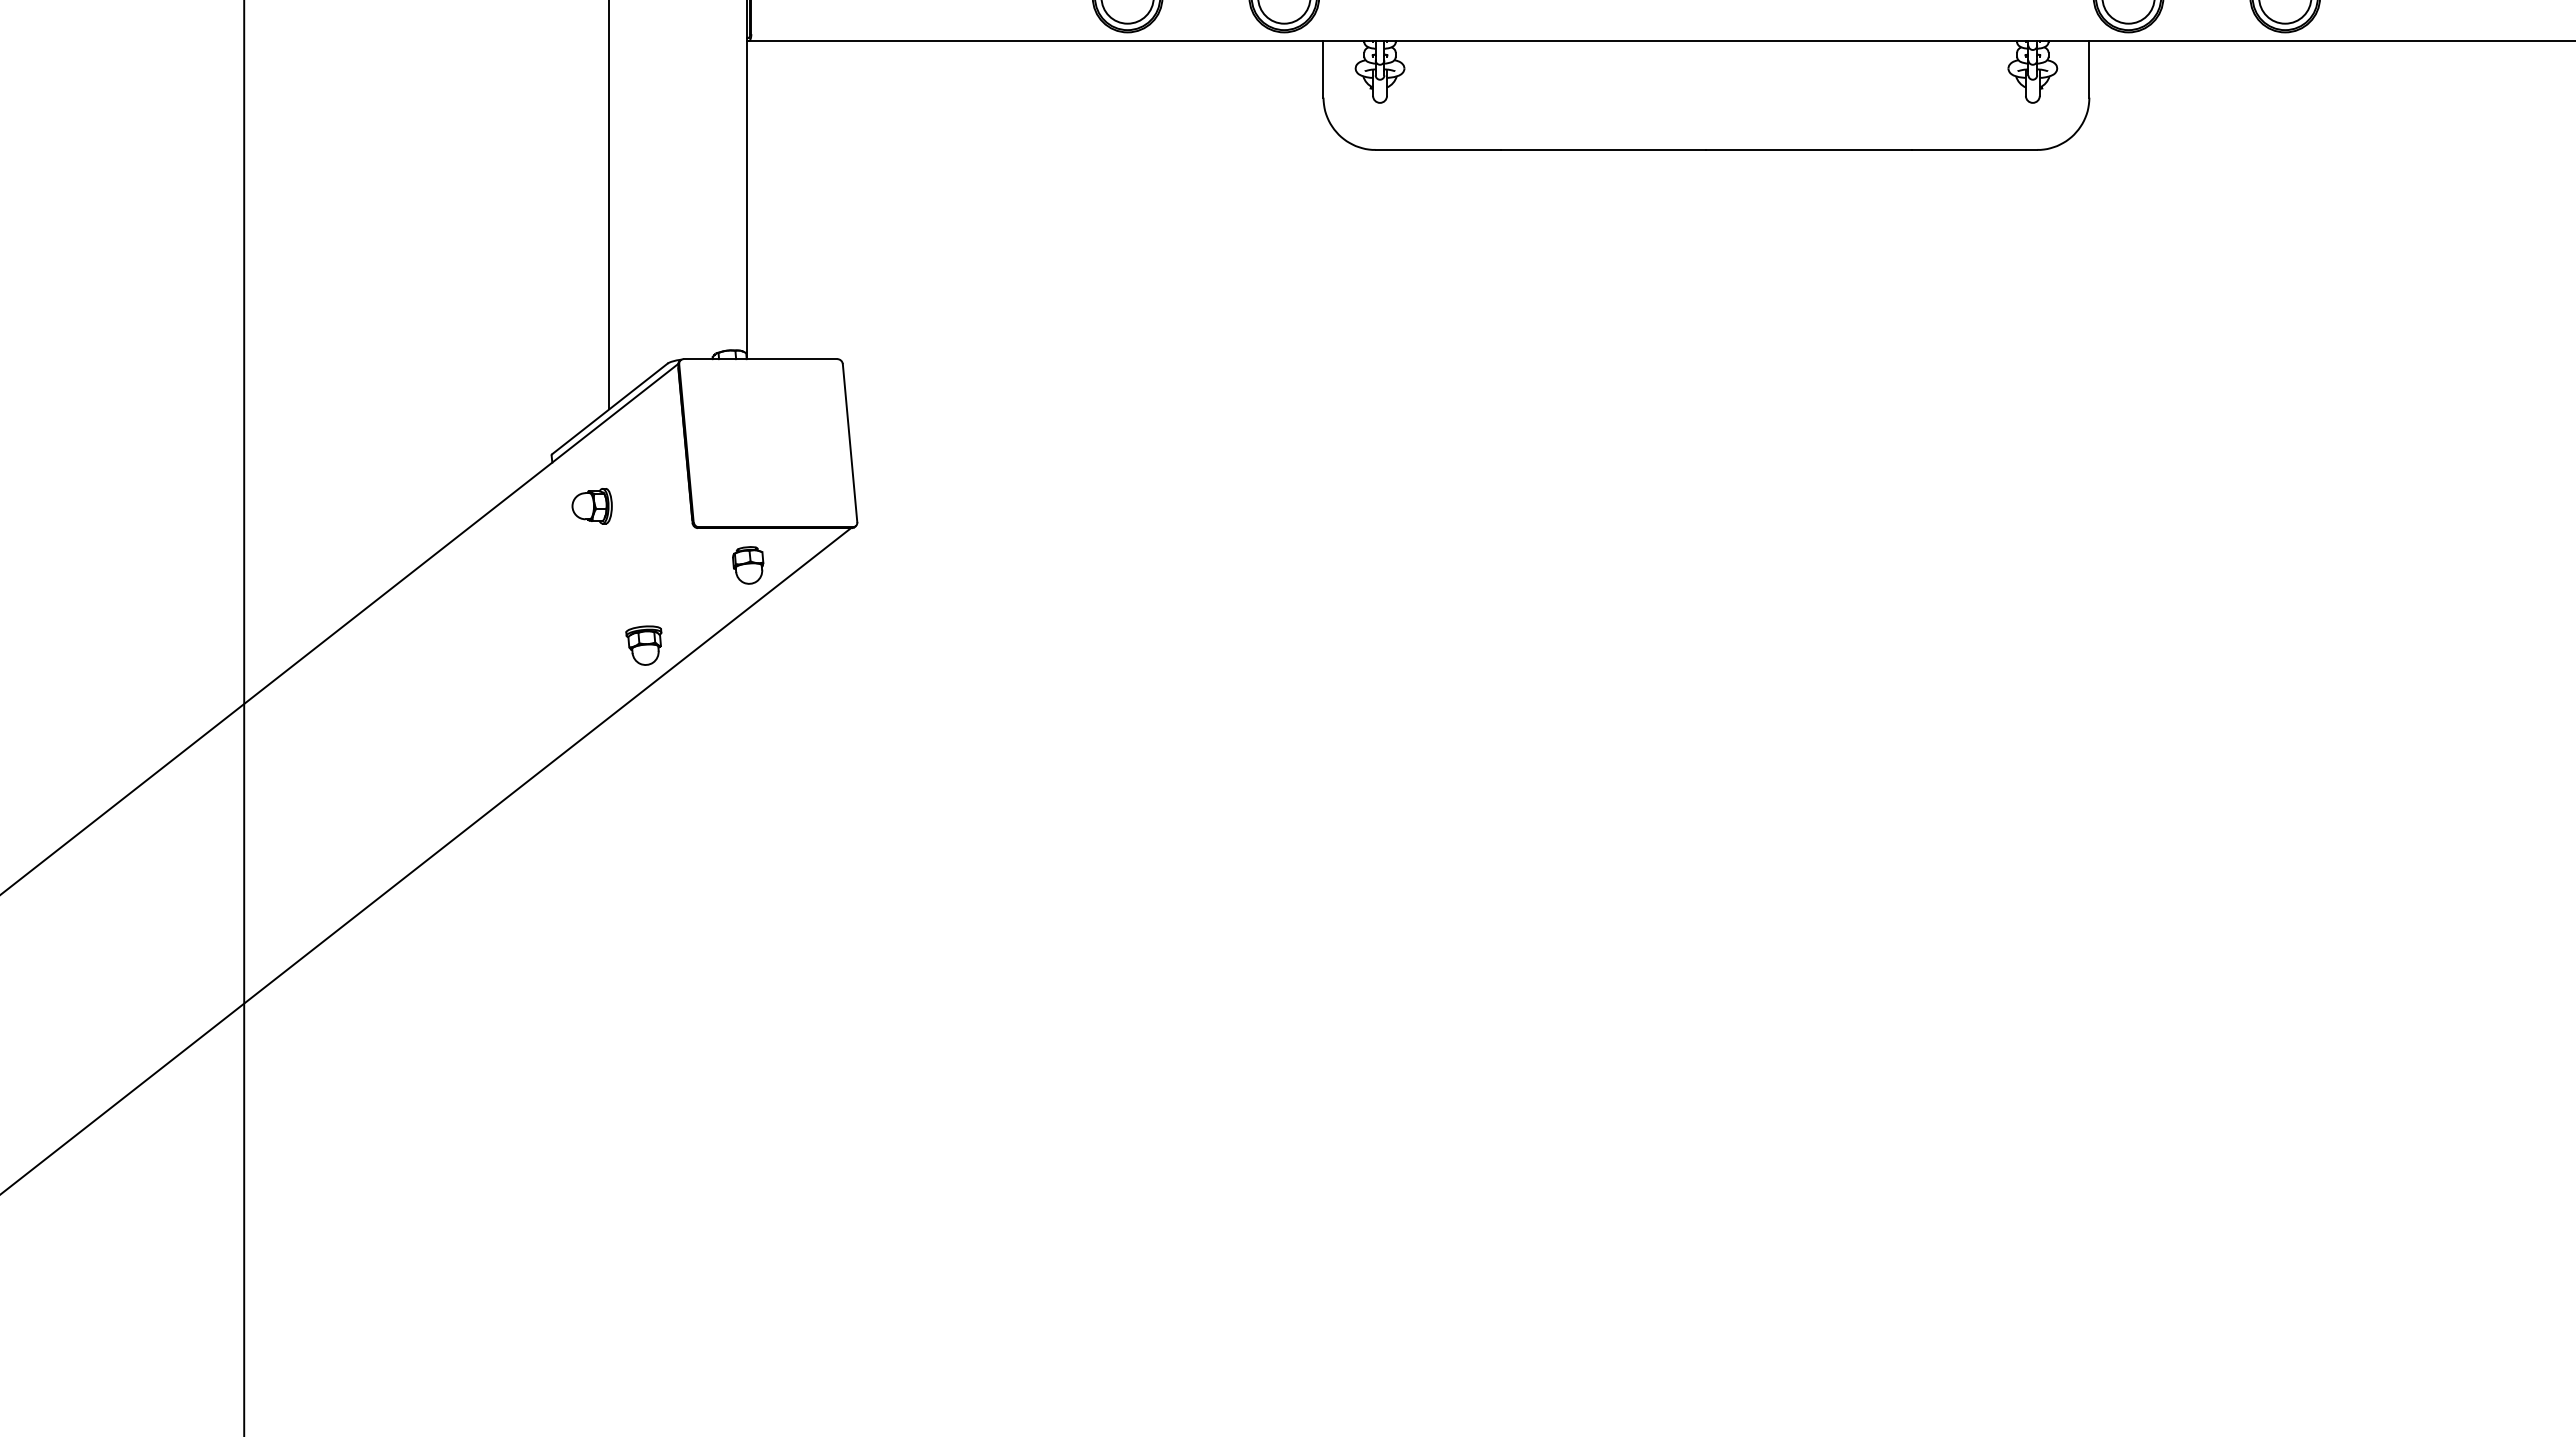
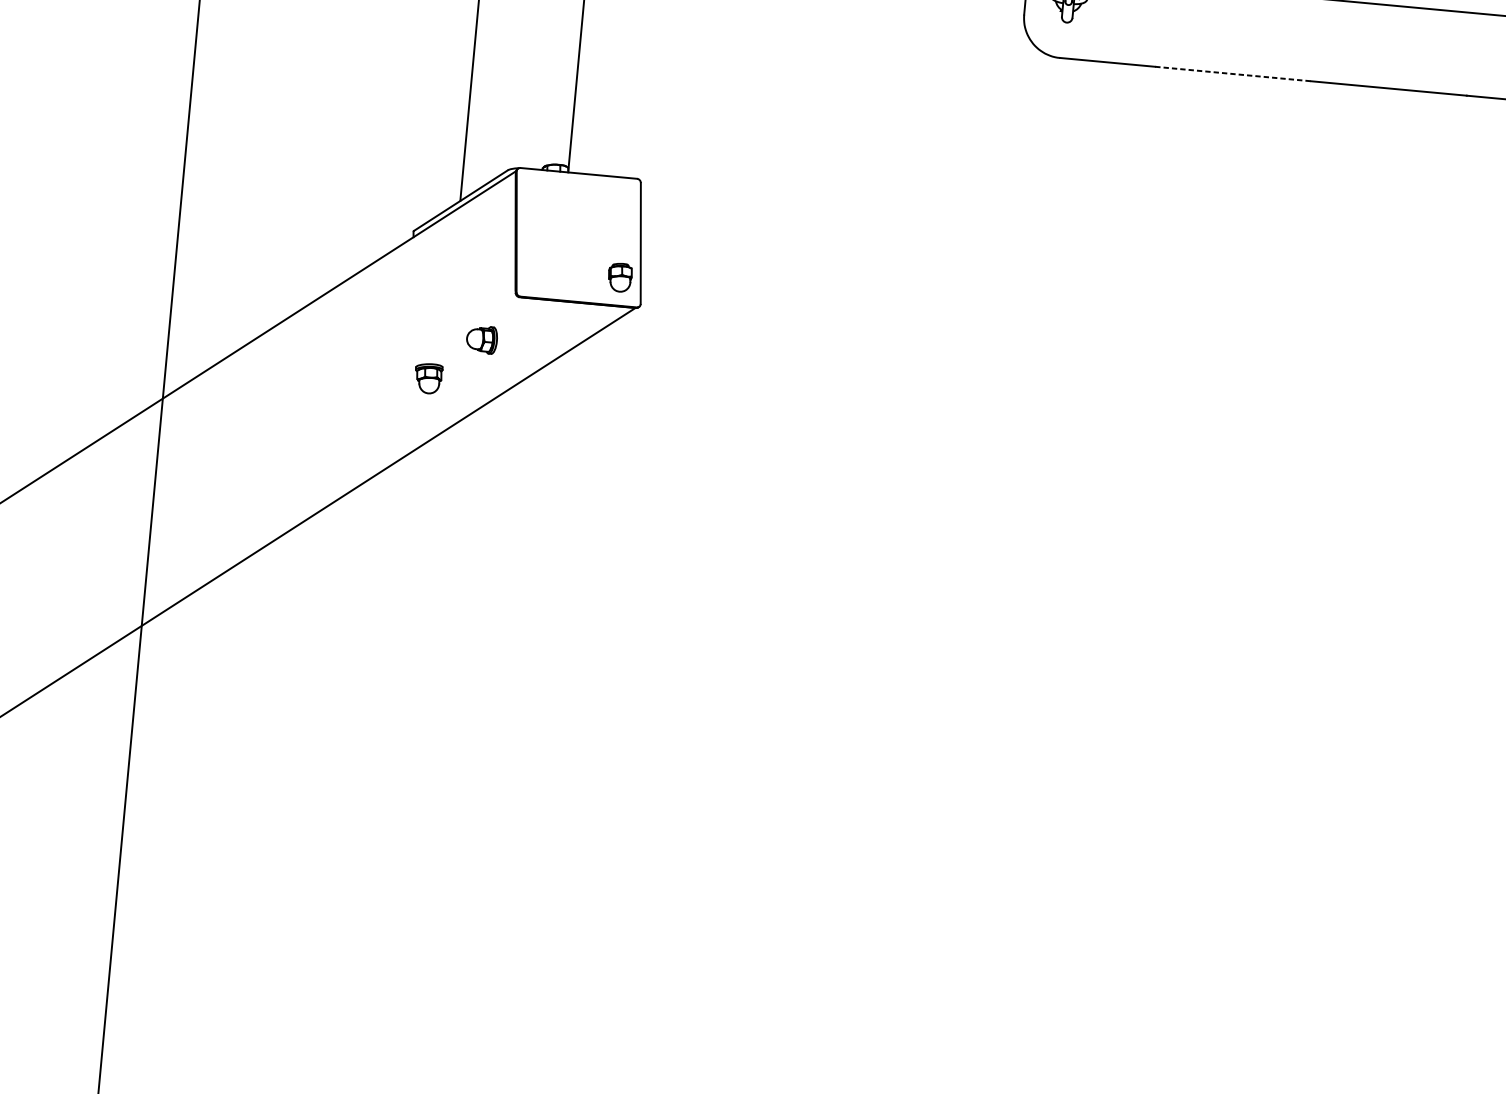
line: (1603, 149) -> (1232, 73), solid -> dashed
part: (591, 506) -> (481, 339), moved
part: (748, 565) -> (620, 277), moved
part: (643, 645) -> (428, 378), moved

